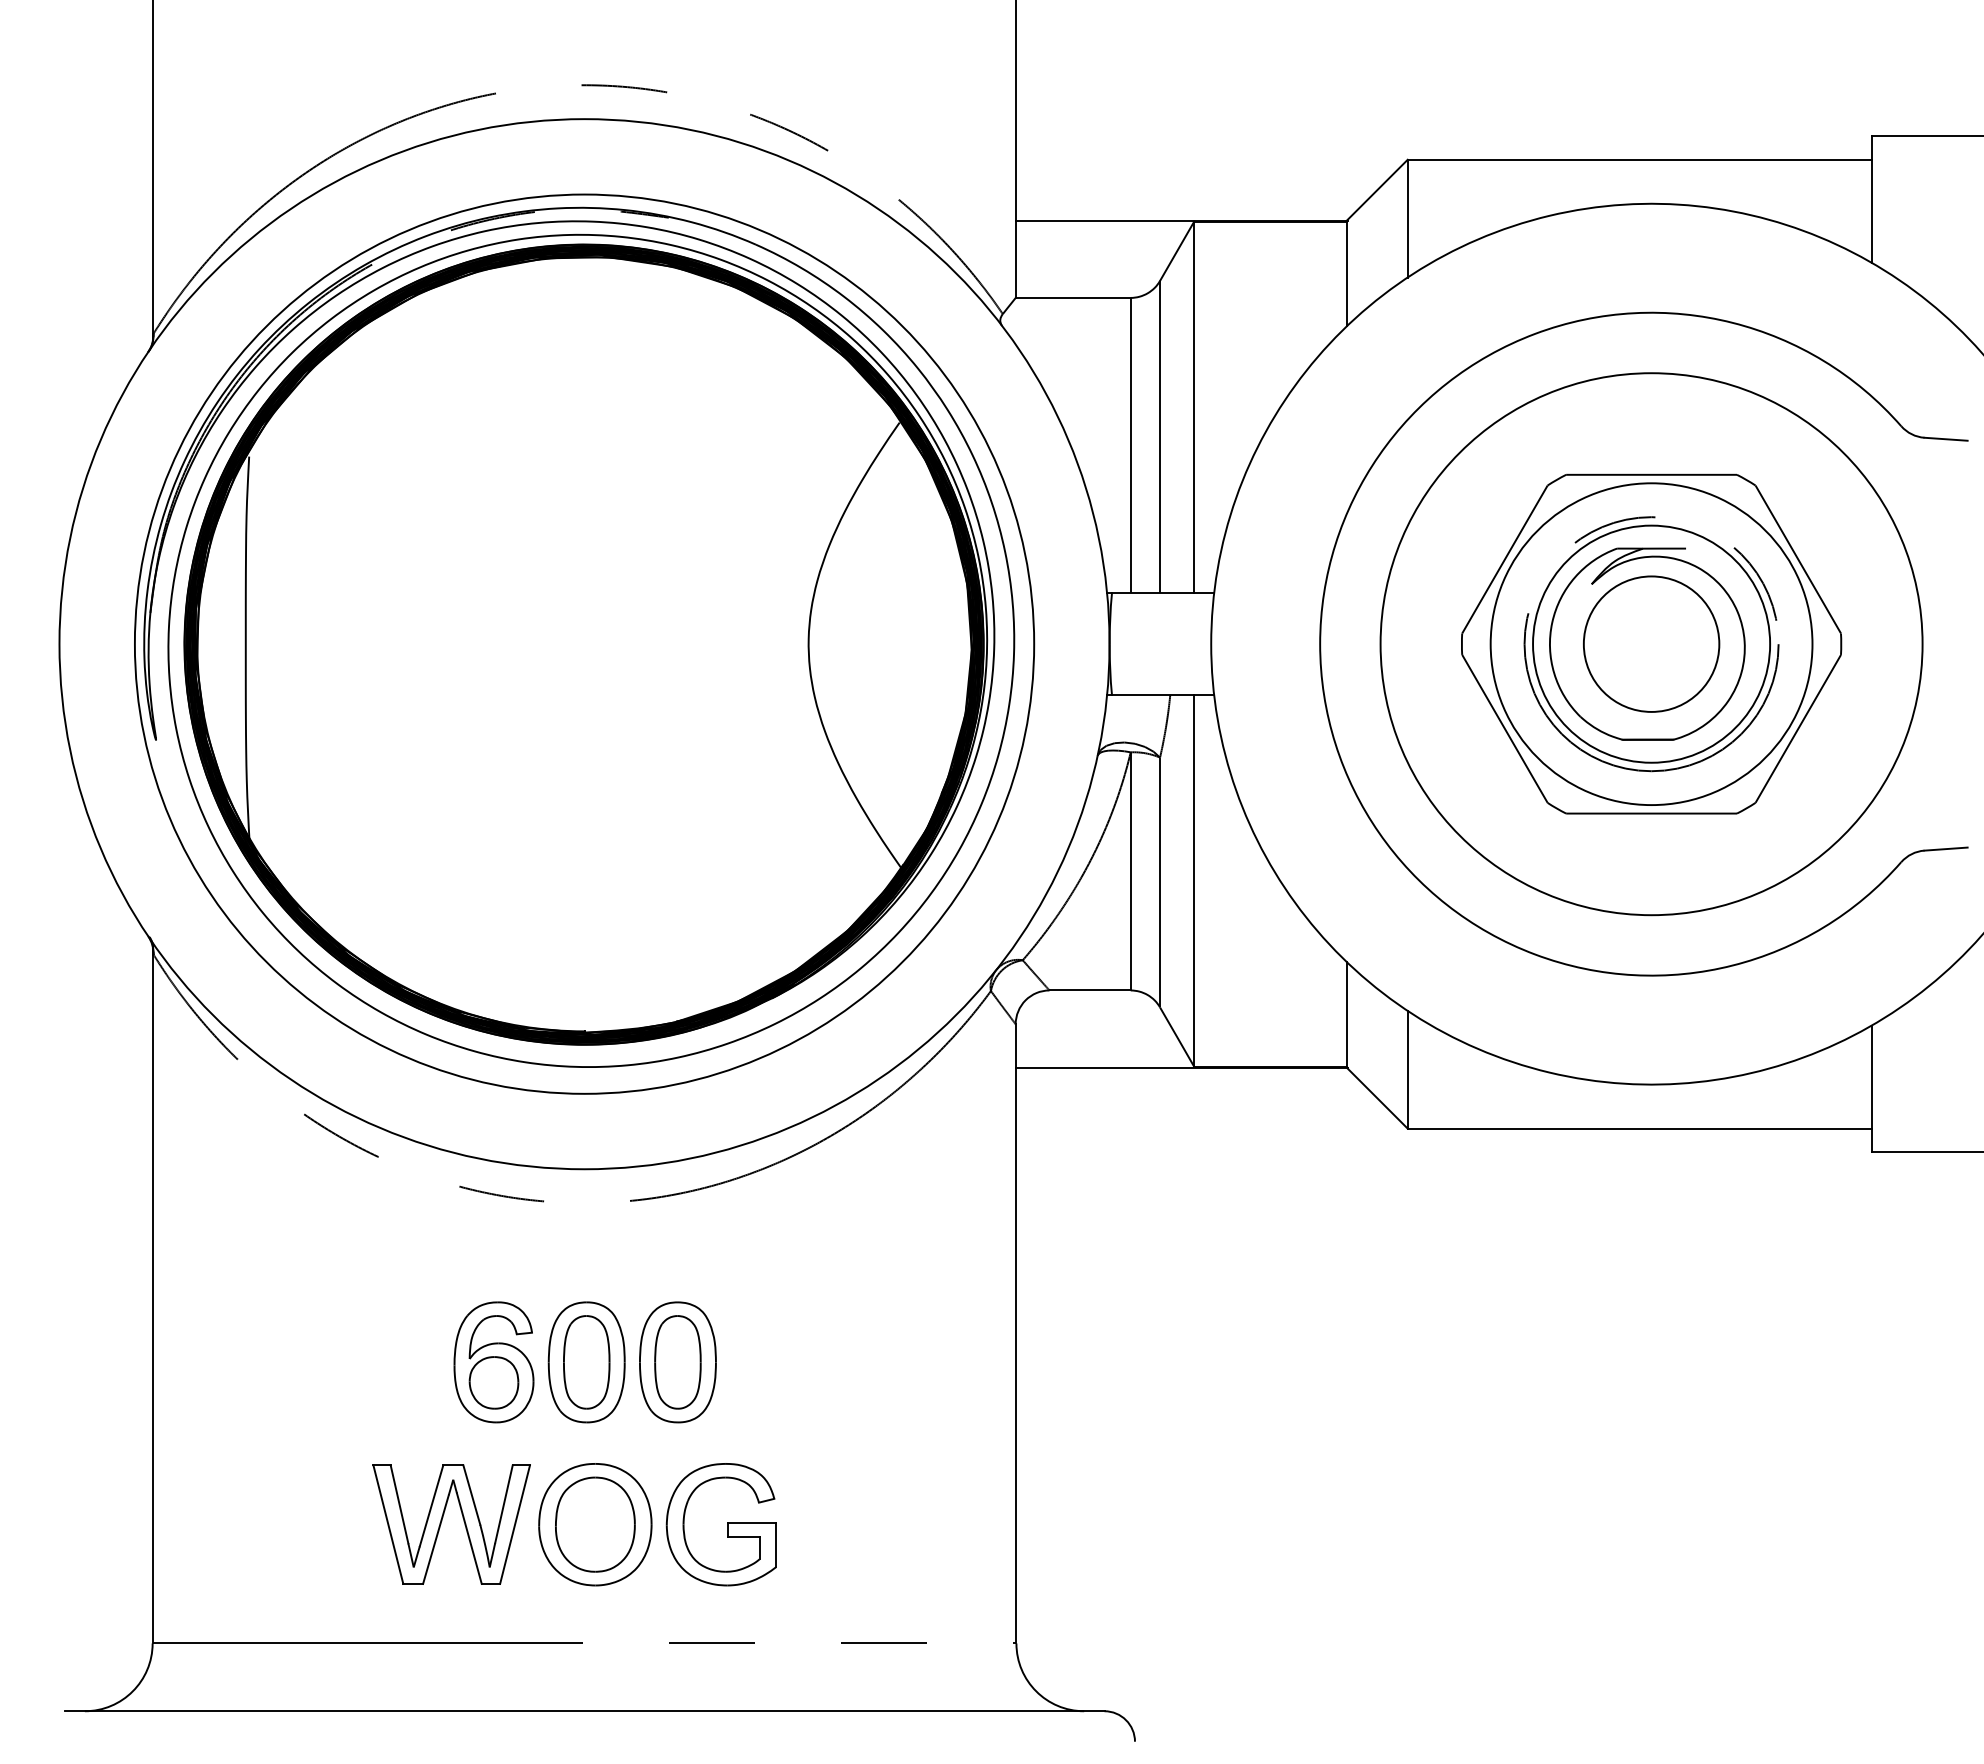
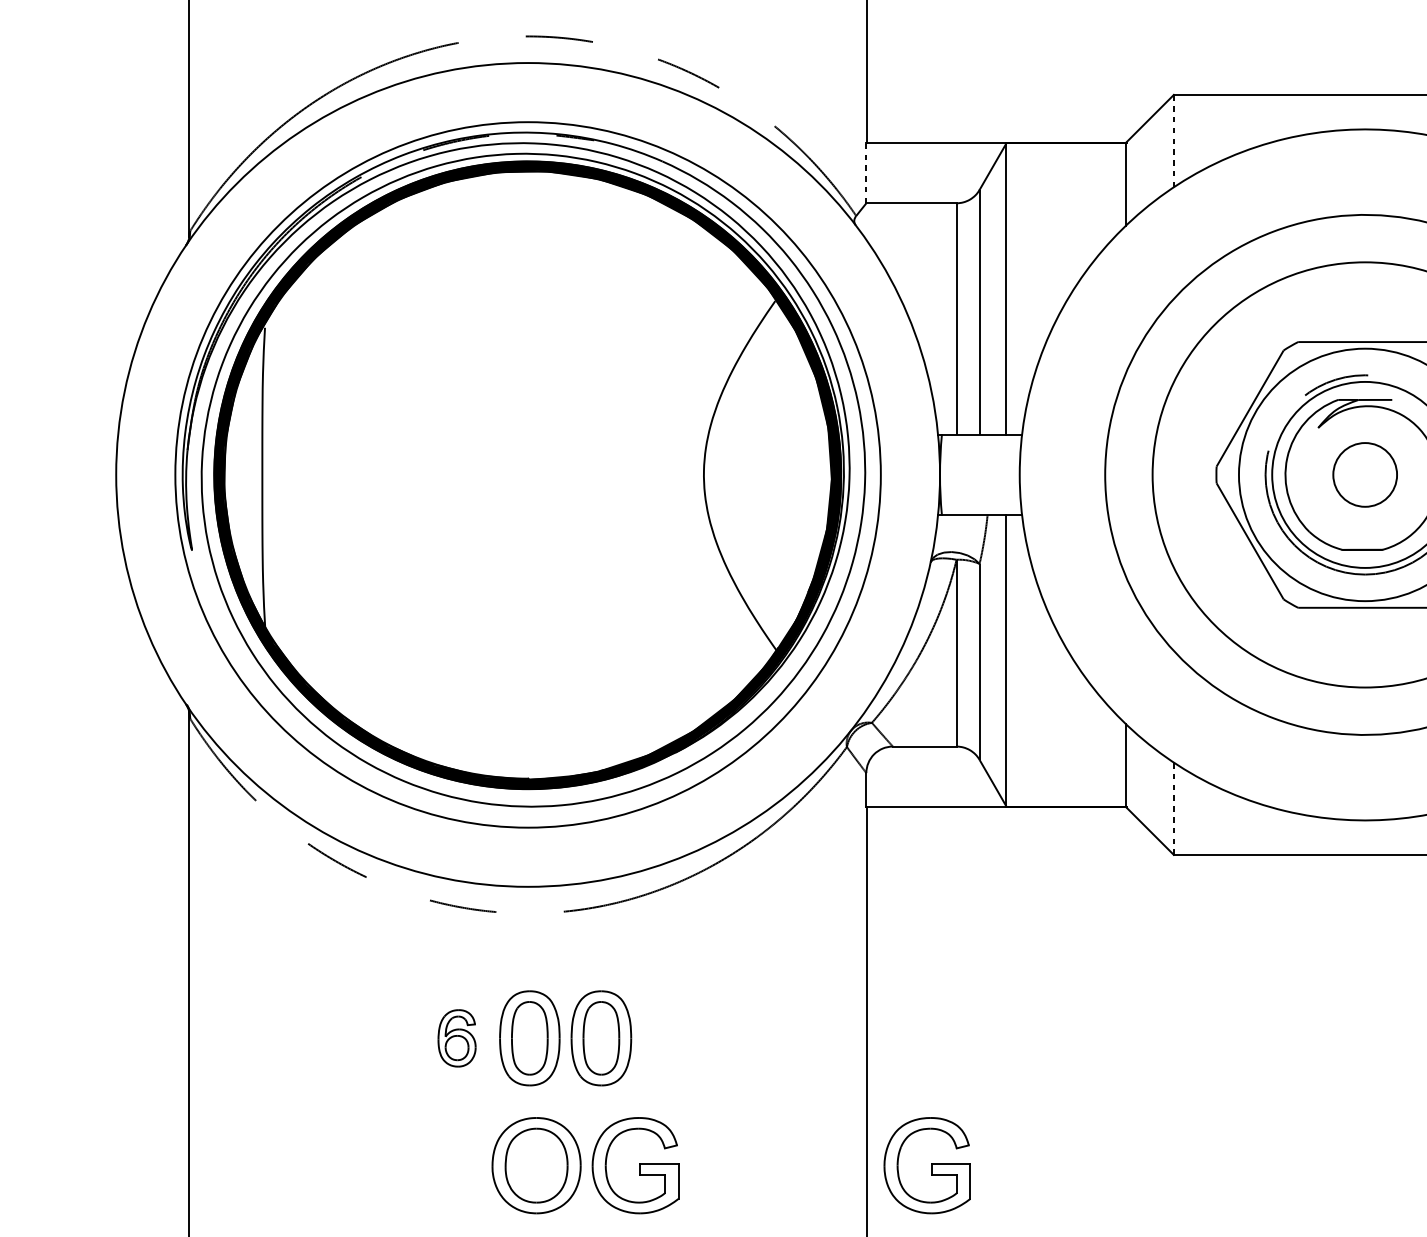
line: (1407, 218) -> (1173, 140), solid -> dashed
line: (1015, 259) -> (866, 173), solid -> dashed
circle: (1651, 643) -> (1365, 474), size x0.6
line: (1407, 1069) -> (1173, 808), solid -> dashed
part: (493, 1362) -> (456, 1038), size x0.6
part: (442, 1521) -> (416, 1163), removed
part: (1099, 1524) -> (932, 1165), added

